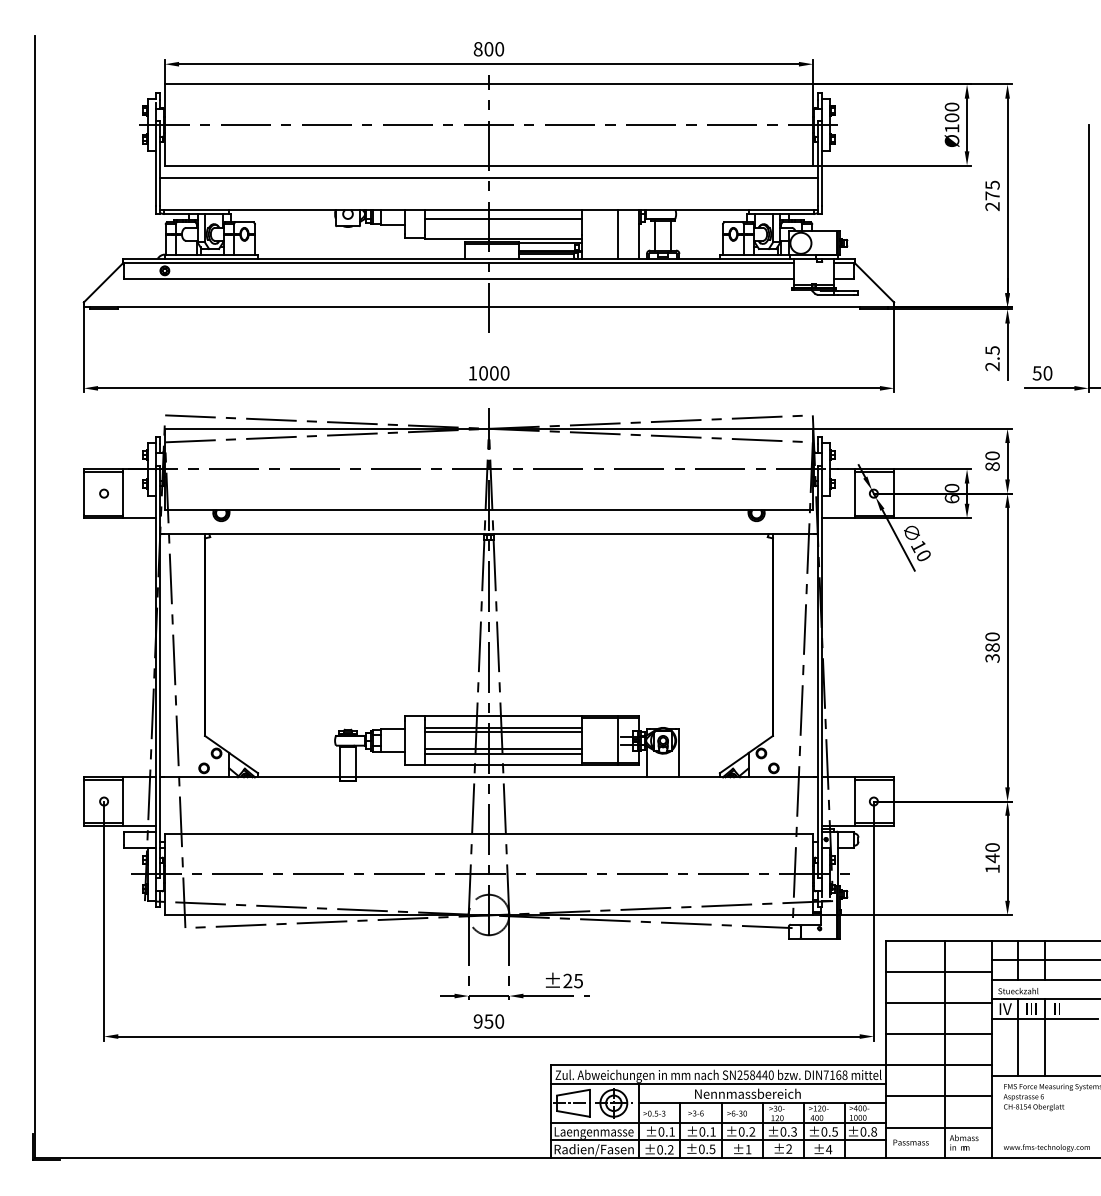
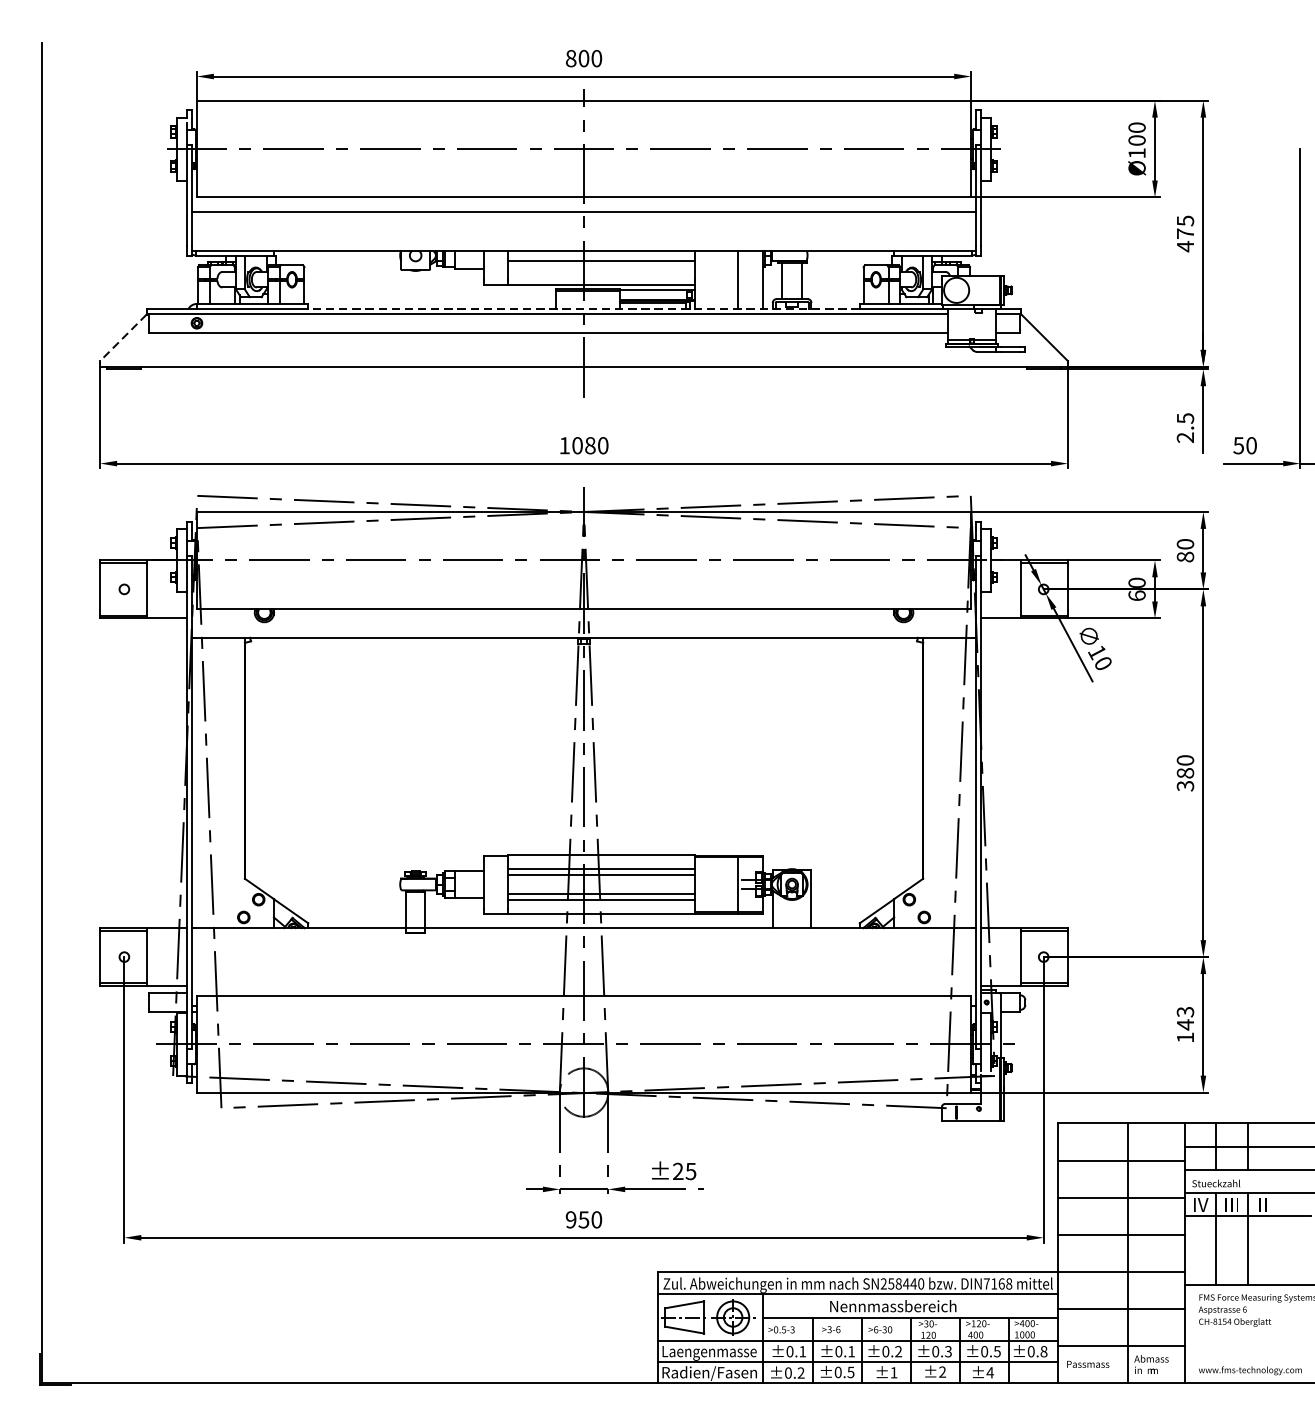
text: (992, 206) -> (1185, 246), 275 -> 475
line: (489, 258) -> (584, 308), solid -> dashed
line: (103, 283) -> (123, 338), solid -> dashed
text: (494, 373) -> (590, 445), 1000 -> 1080
text: (992, 847) -> (1185, 1011), 140 -> 143

